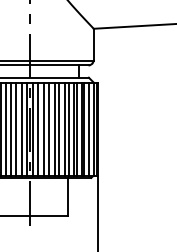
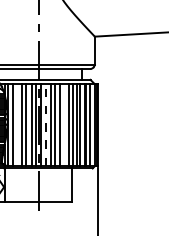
line: (37, 128) -> (45, 124), solid -> dashed
line: (6, 129) -> (17, 125), removed
line: (59, 129) -> (64, 125), removed

